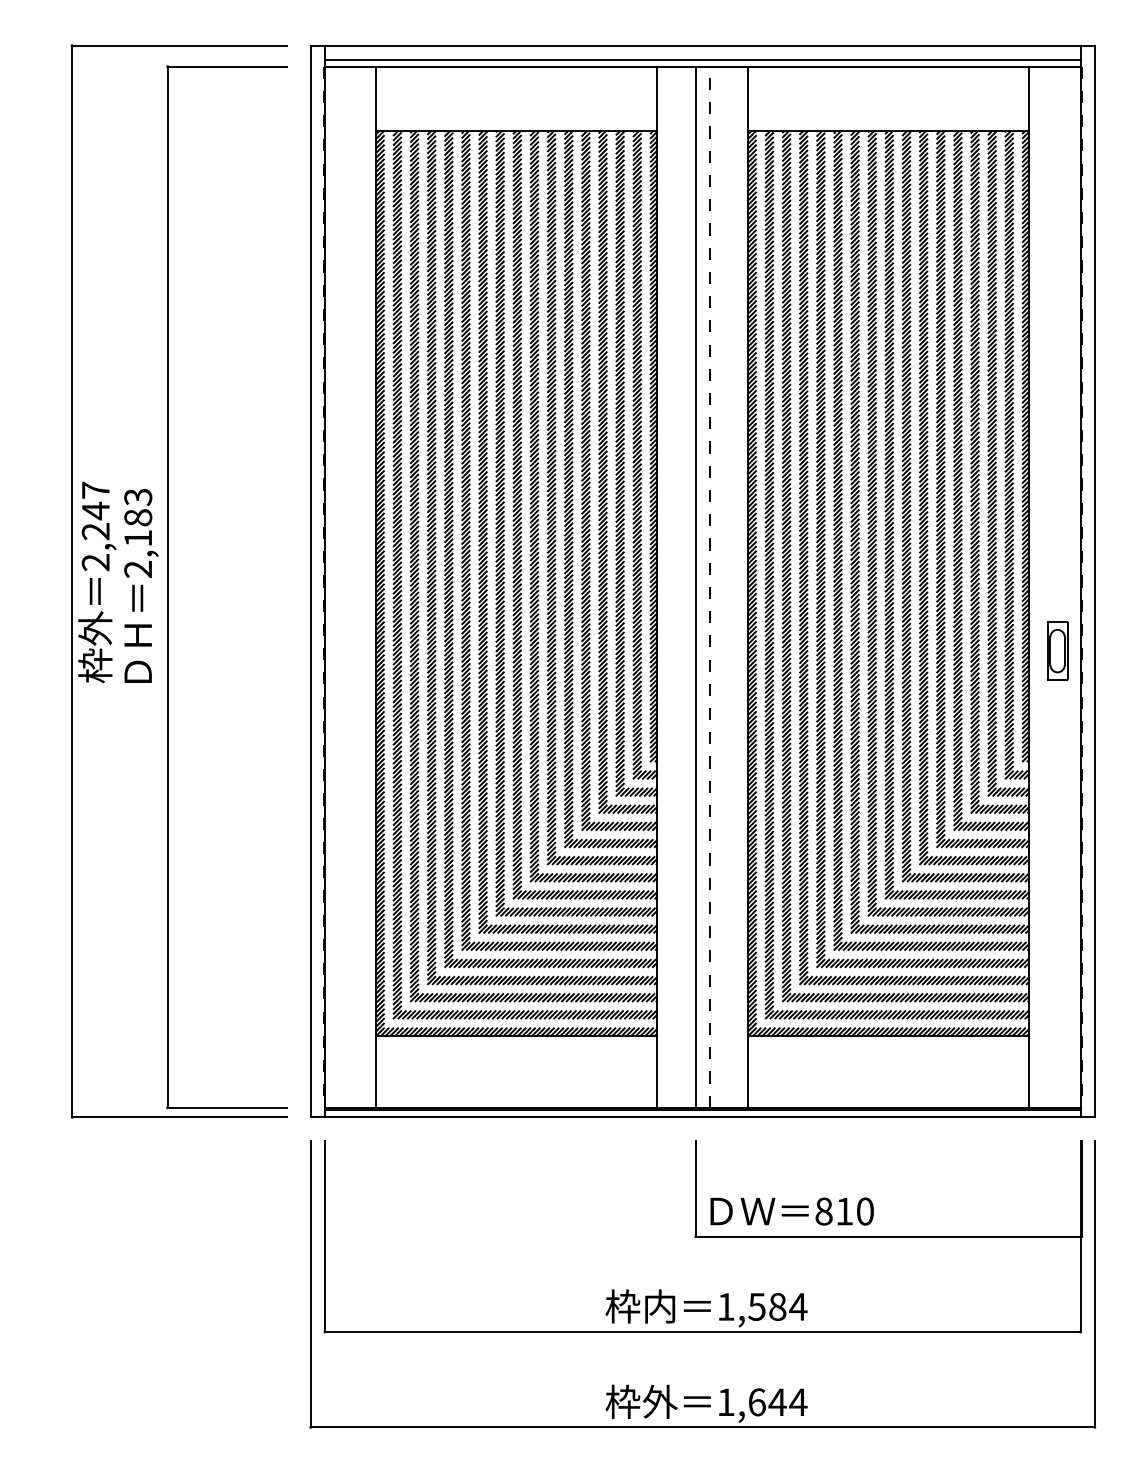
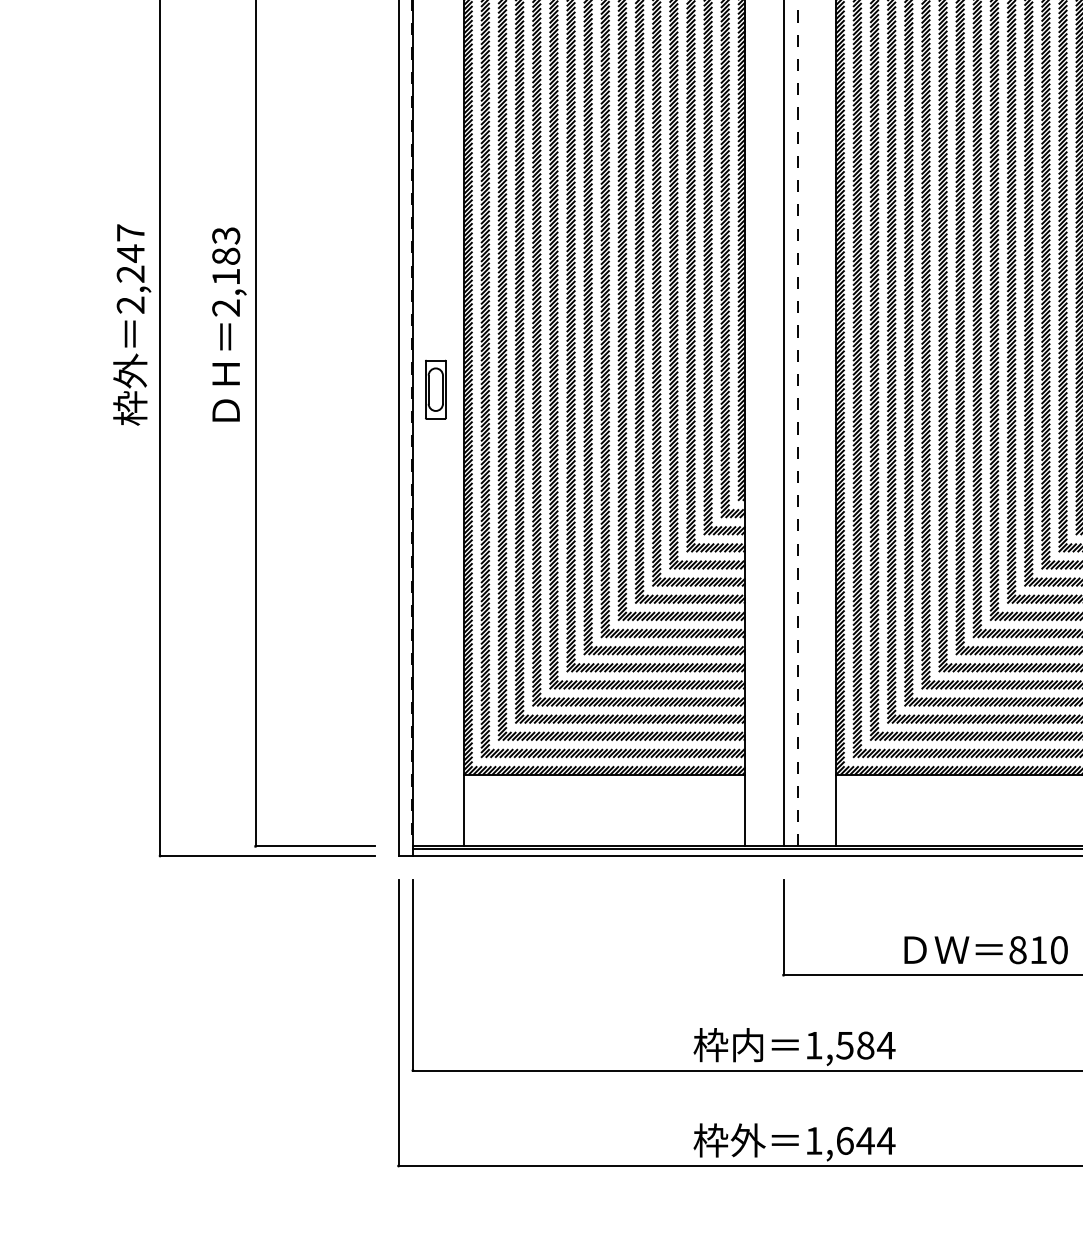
text: (97, 581) -> (132, 324), moved
part: (347, 650) -> (435, 389), added
text: (791, 1211) -> (985, 950), moved

